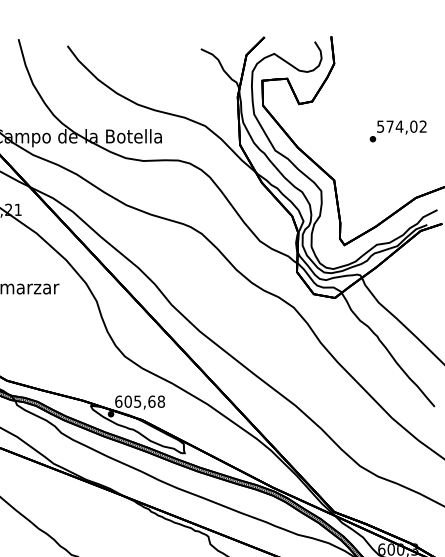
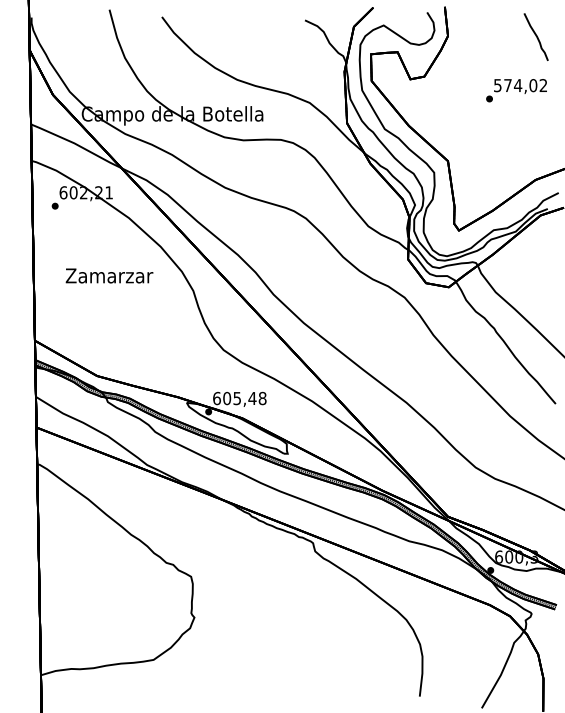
line: (415, 64) -> (535, 36), added
text: (398, 131) -> (516, 90), moved
text: (151, 401) -> (252, 398), 605,68 -> 605,48

